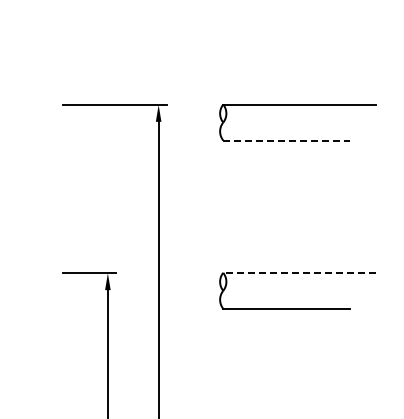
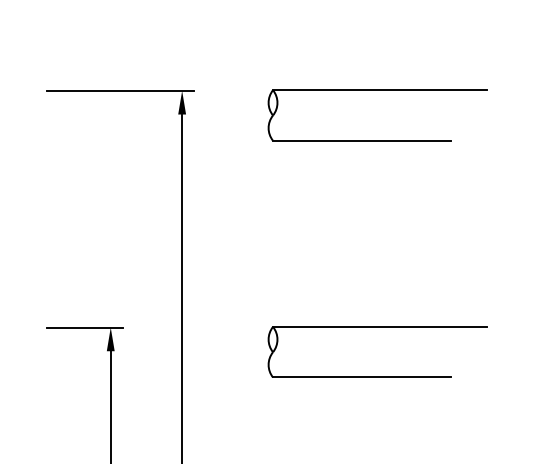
line: (286, 140) -> (362, 140), dashed -> solid
line: (298, 272) -> (378, 326), dashed -> solid

